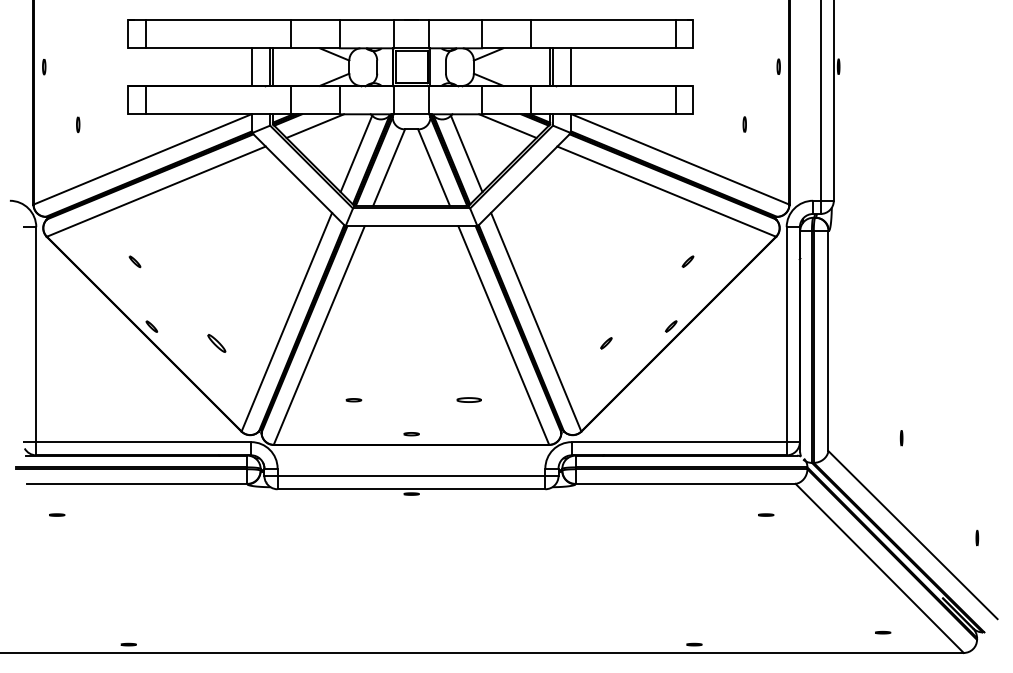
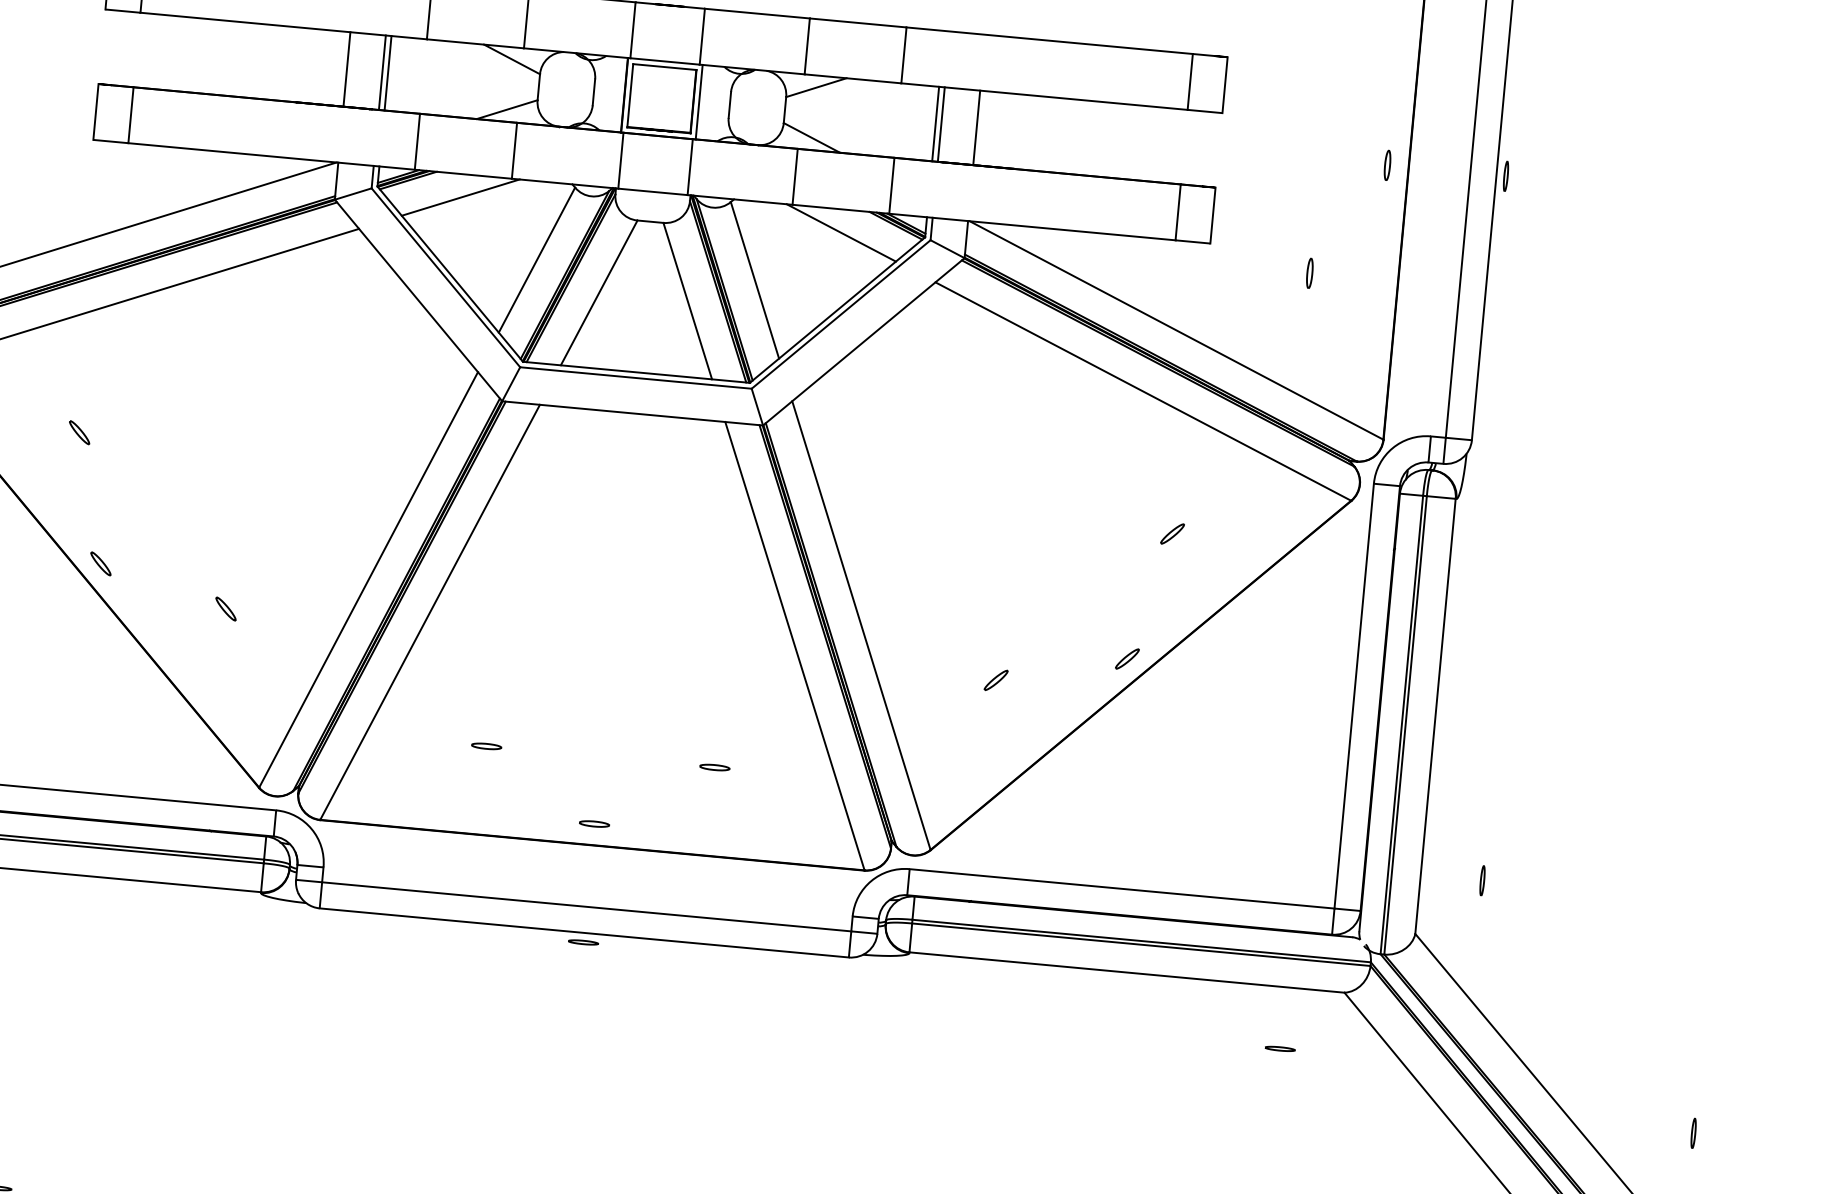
part: (216, 343) -> (225, 609), size x0.62
part: (469, 400) -> (715, 768), size x0.62
part: (901, 438) -> (1482, 881), moved

